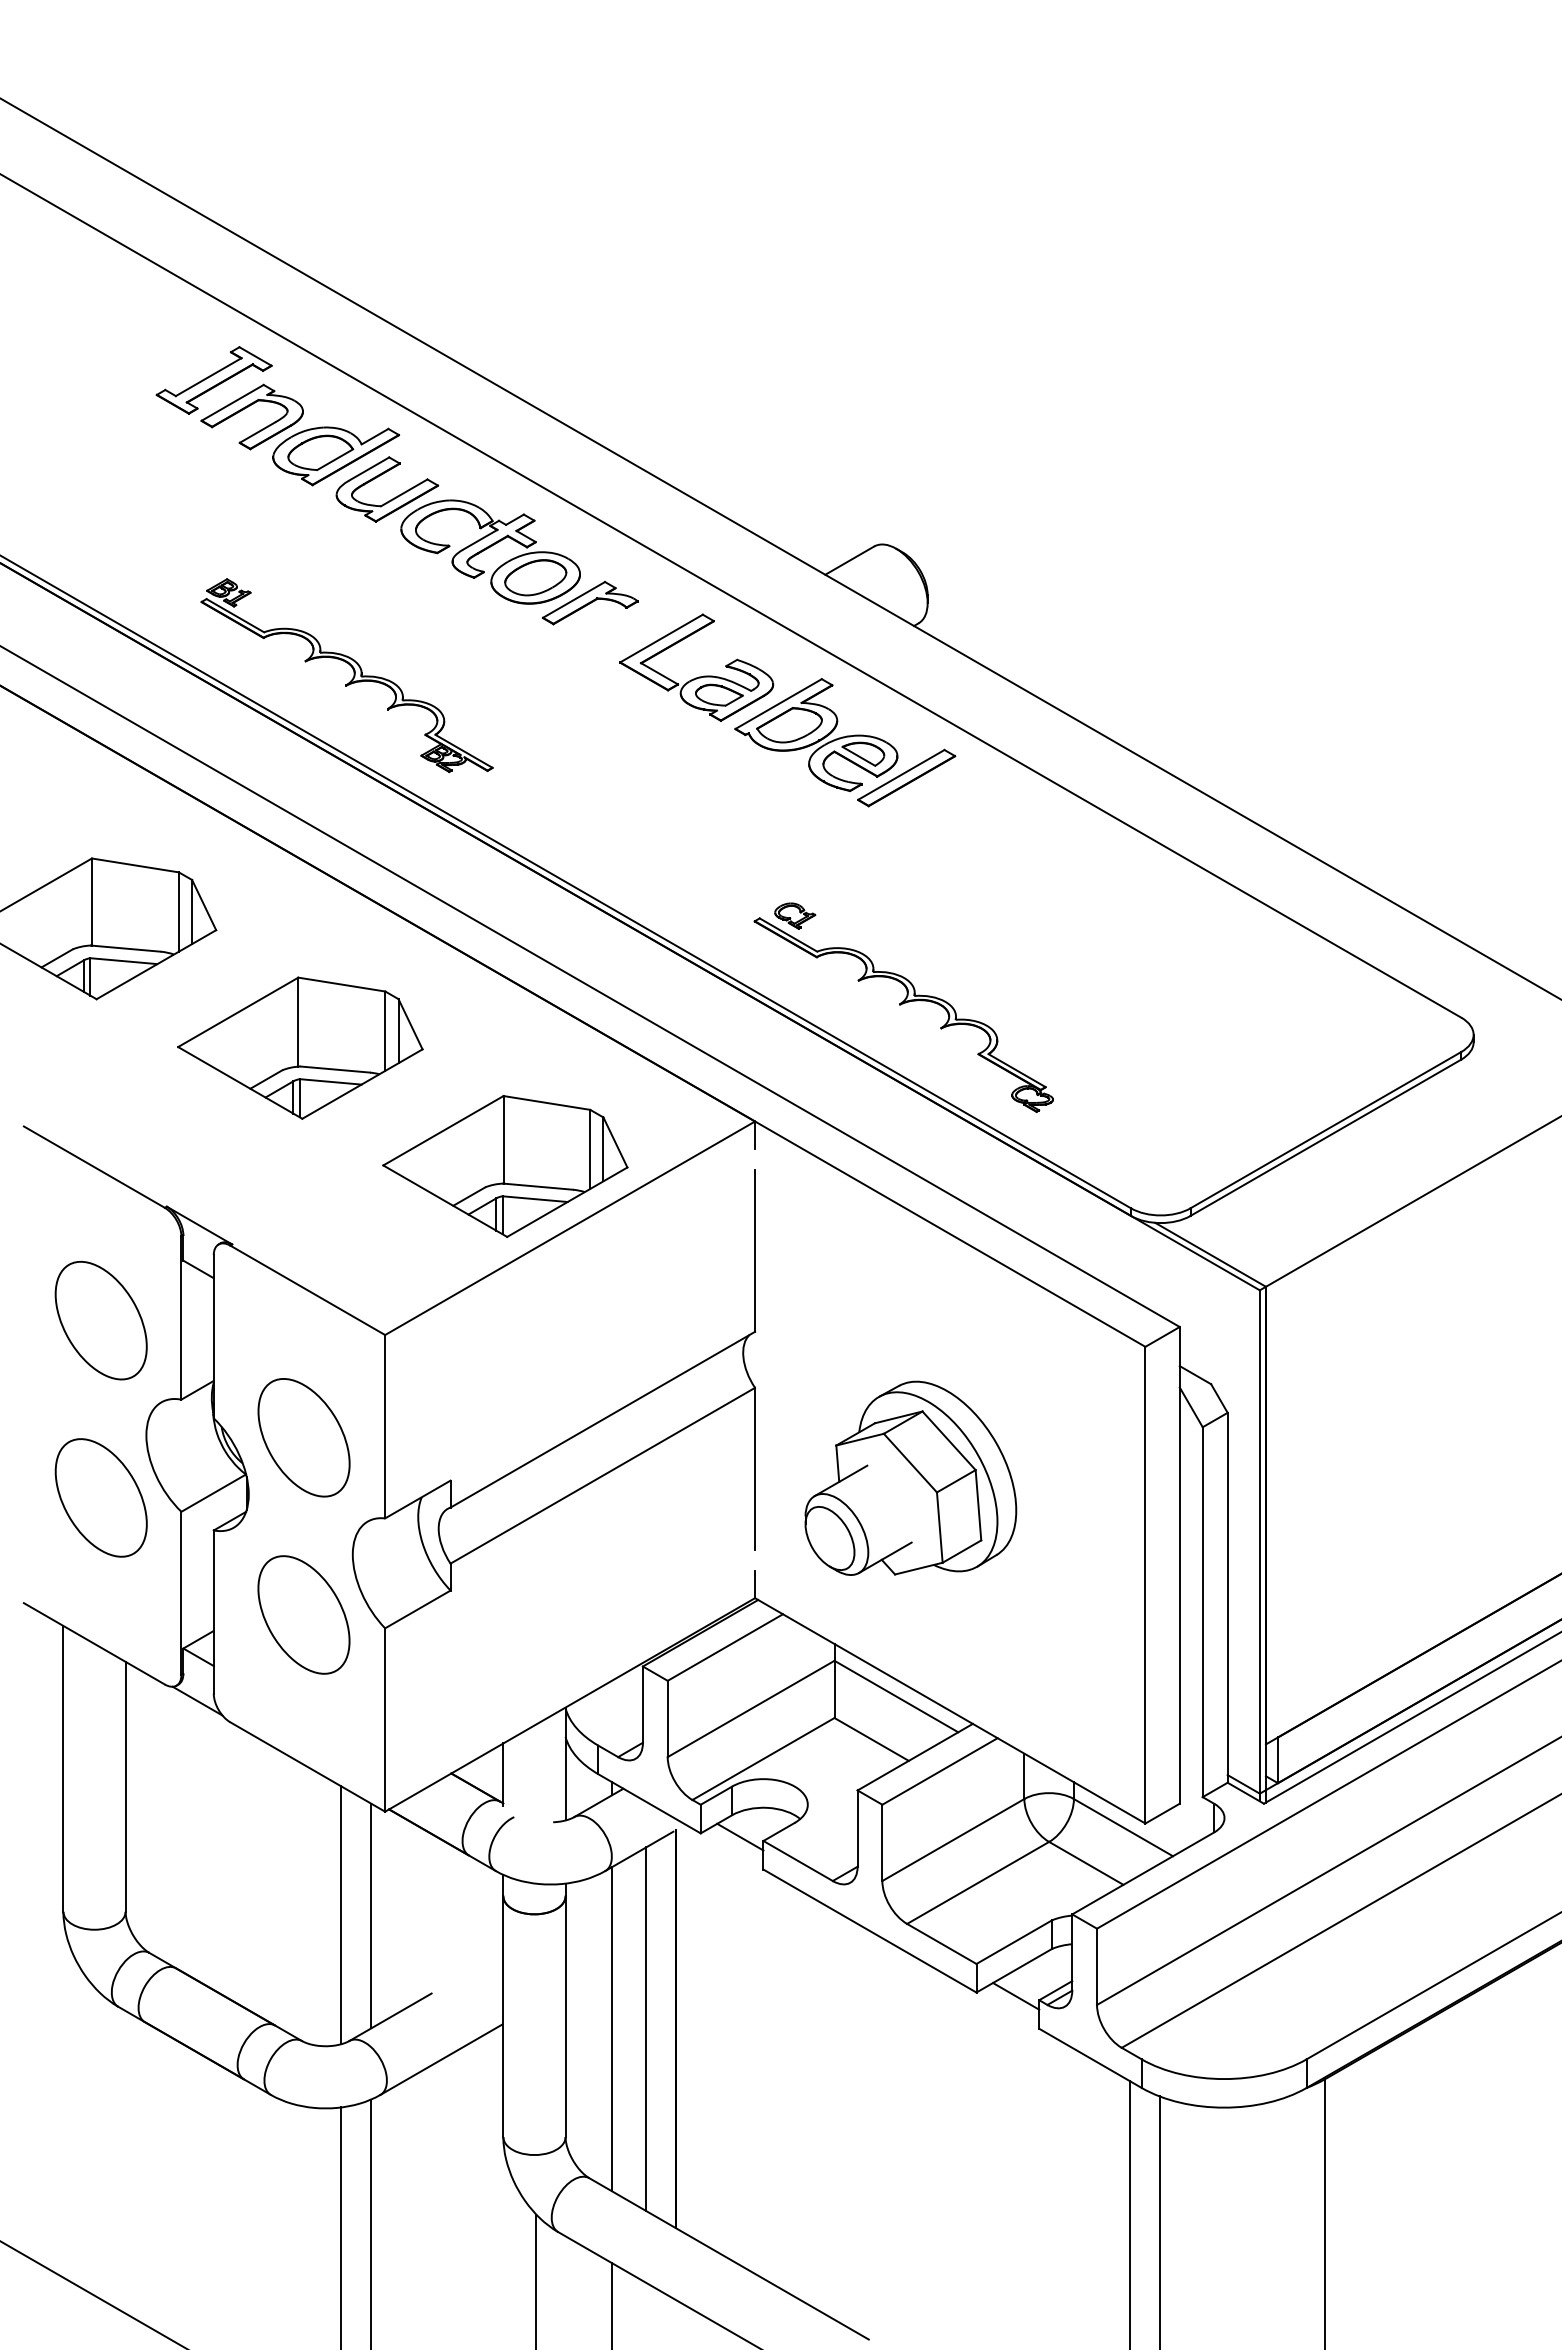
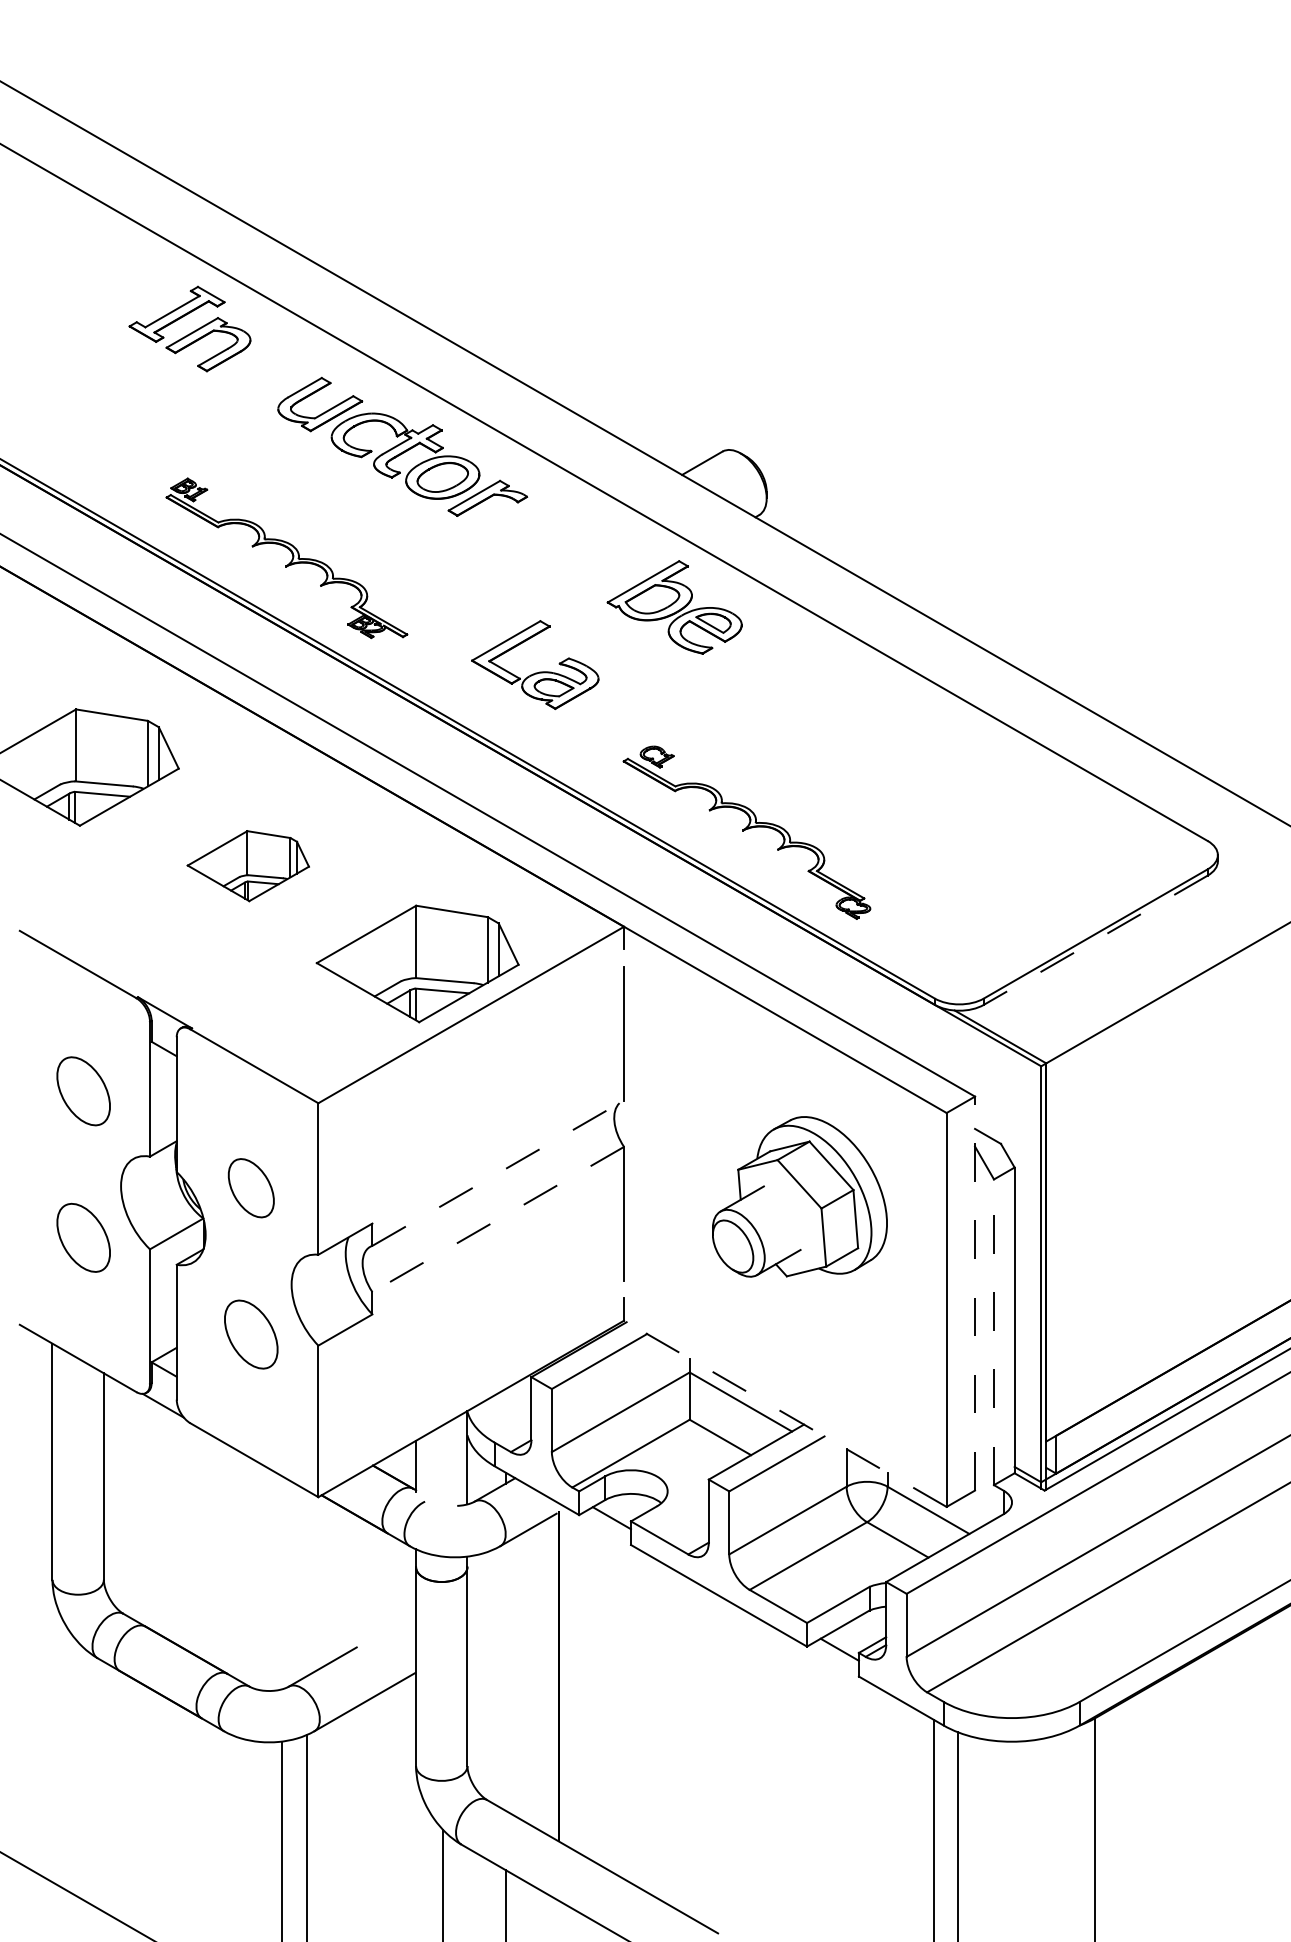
part: (335, 456) -> (277, 377), removed
part: (698, 676) -> (536, 672), moved
part: (906, 777) -> (749, 642), removed
part: (300, 1047) -> (248, 865), size x0.6
line: (1325, 1138) -> (1095, 940), solid -> dashed
part: (100, 1320) -> (83, 1091), size x0.7
line: (602, 1419) -> (497, 1173), solid -> dashed
part: (303, 1437) -> (250, 1187), size x0.6
line: (602, 1475) -> (497, 1219), solid -> dashed
part: (910, 1477) -> (799, 1196), moved
part: (100, 1497) -> (83, 1237), size x0.7
line: (1179, 1564) -> (974, 1292), solid -> dashed
line: (1202, 1612) -> (993, 1332), solid -> dashed
part: (303, 1614) -> (250, 1334), size x0.7
line: (949, 1710) -> (784, 1413), solid -> dashed
line: (341, 1915) -> (282, 1582), removed
line: (371, 1915) -> (307, 1582), removed
line: (646, 2028) -> (534, 1676), removed
line: (611, 2029) -> (505, 1677), removed

